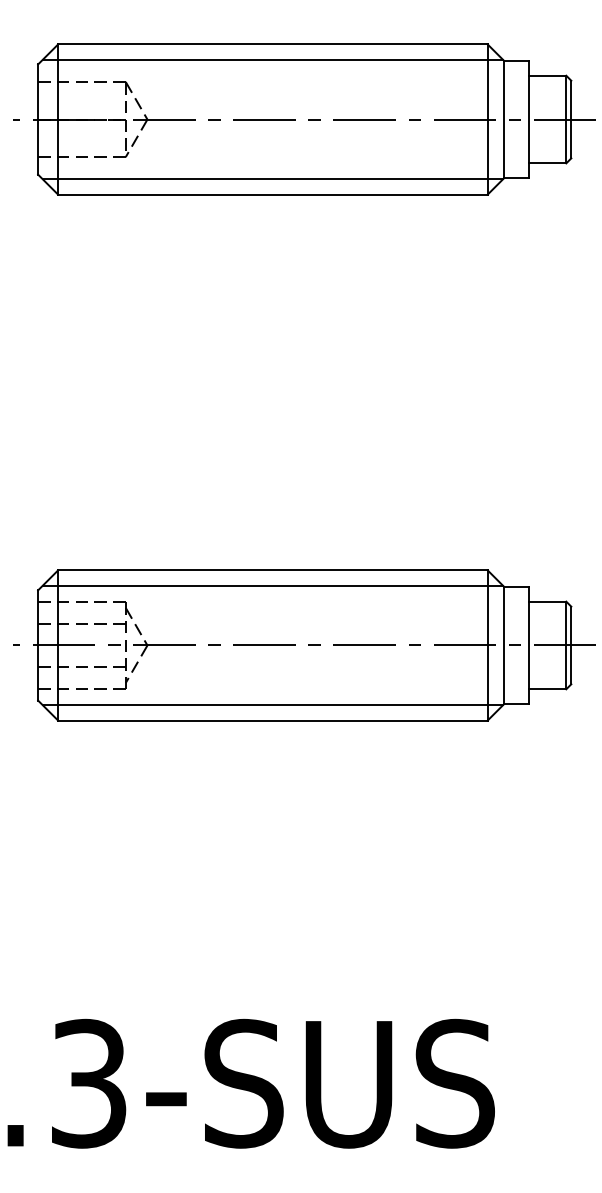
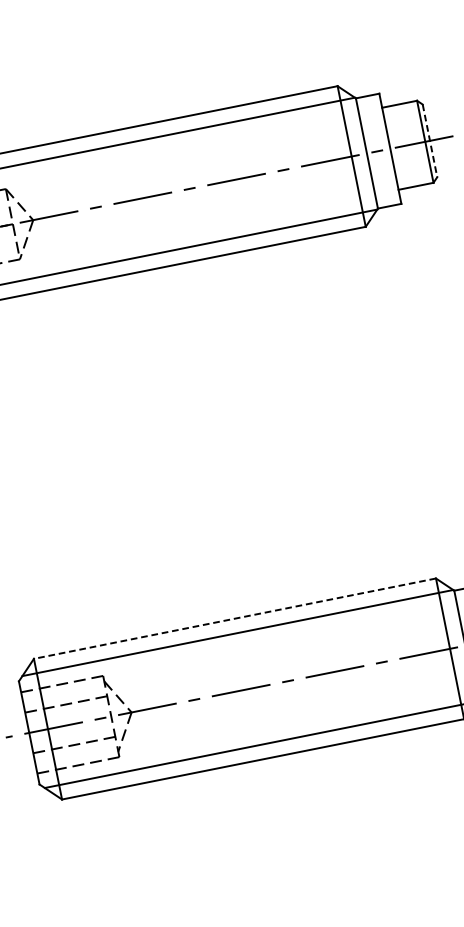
line: (571, 119) -> (430, 140), solid -> dashed
line: (272, 570) -> (234, 618), solid -> dashed

